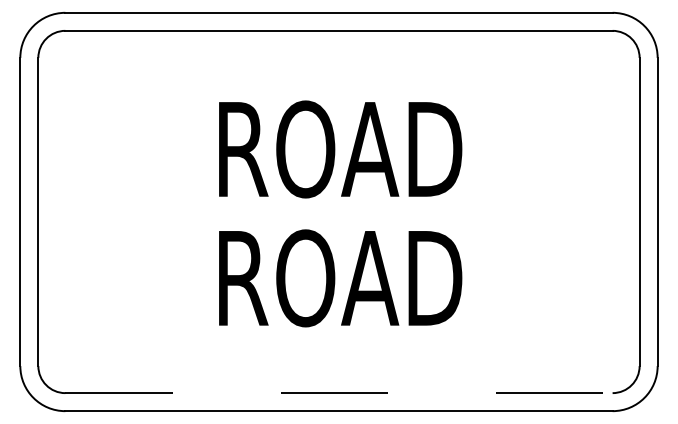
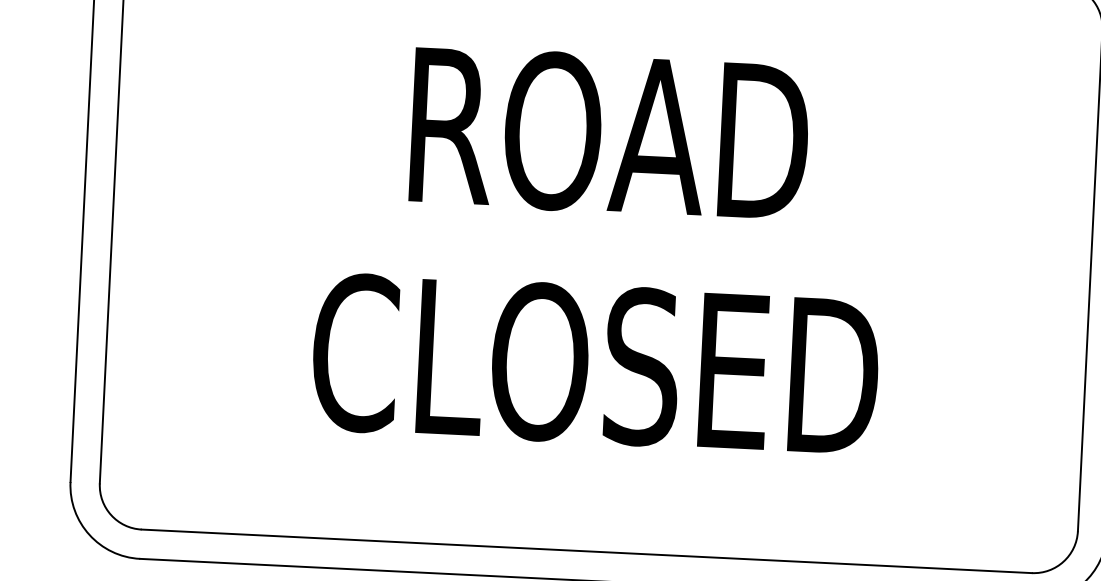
text: (340, 149) -> (609, 133), moved
text: (338, 278) -> (595, 364), ROAD -> CLOSED
line: (339, 393) -> (587, 551), dashed -> solid

